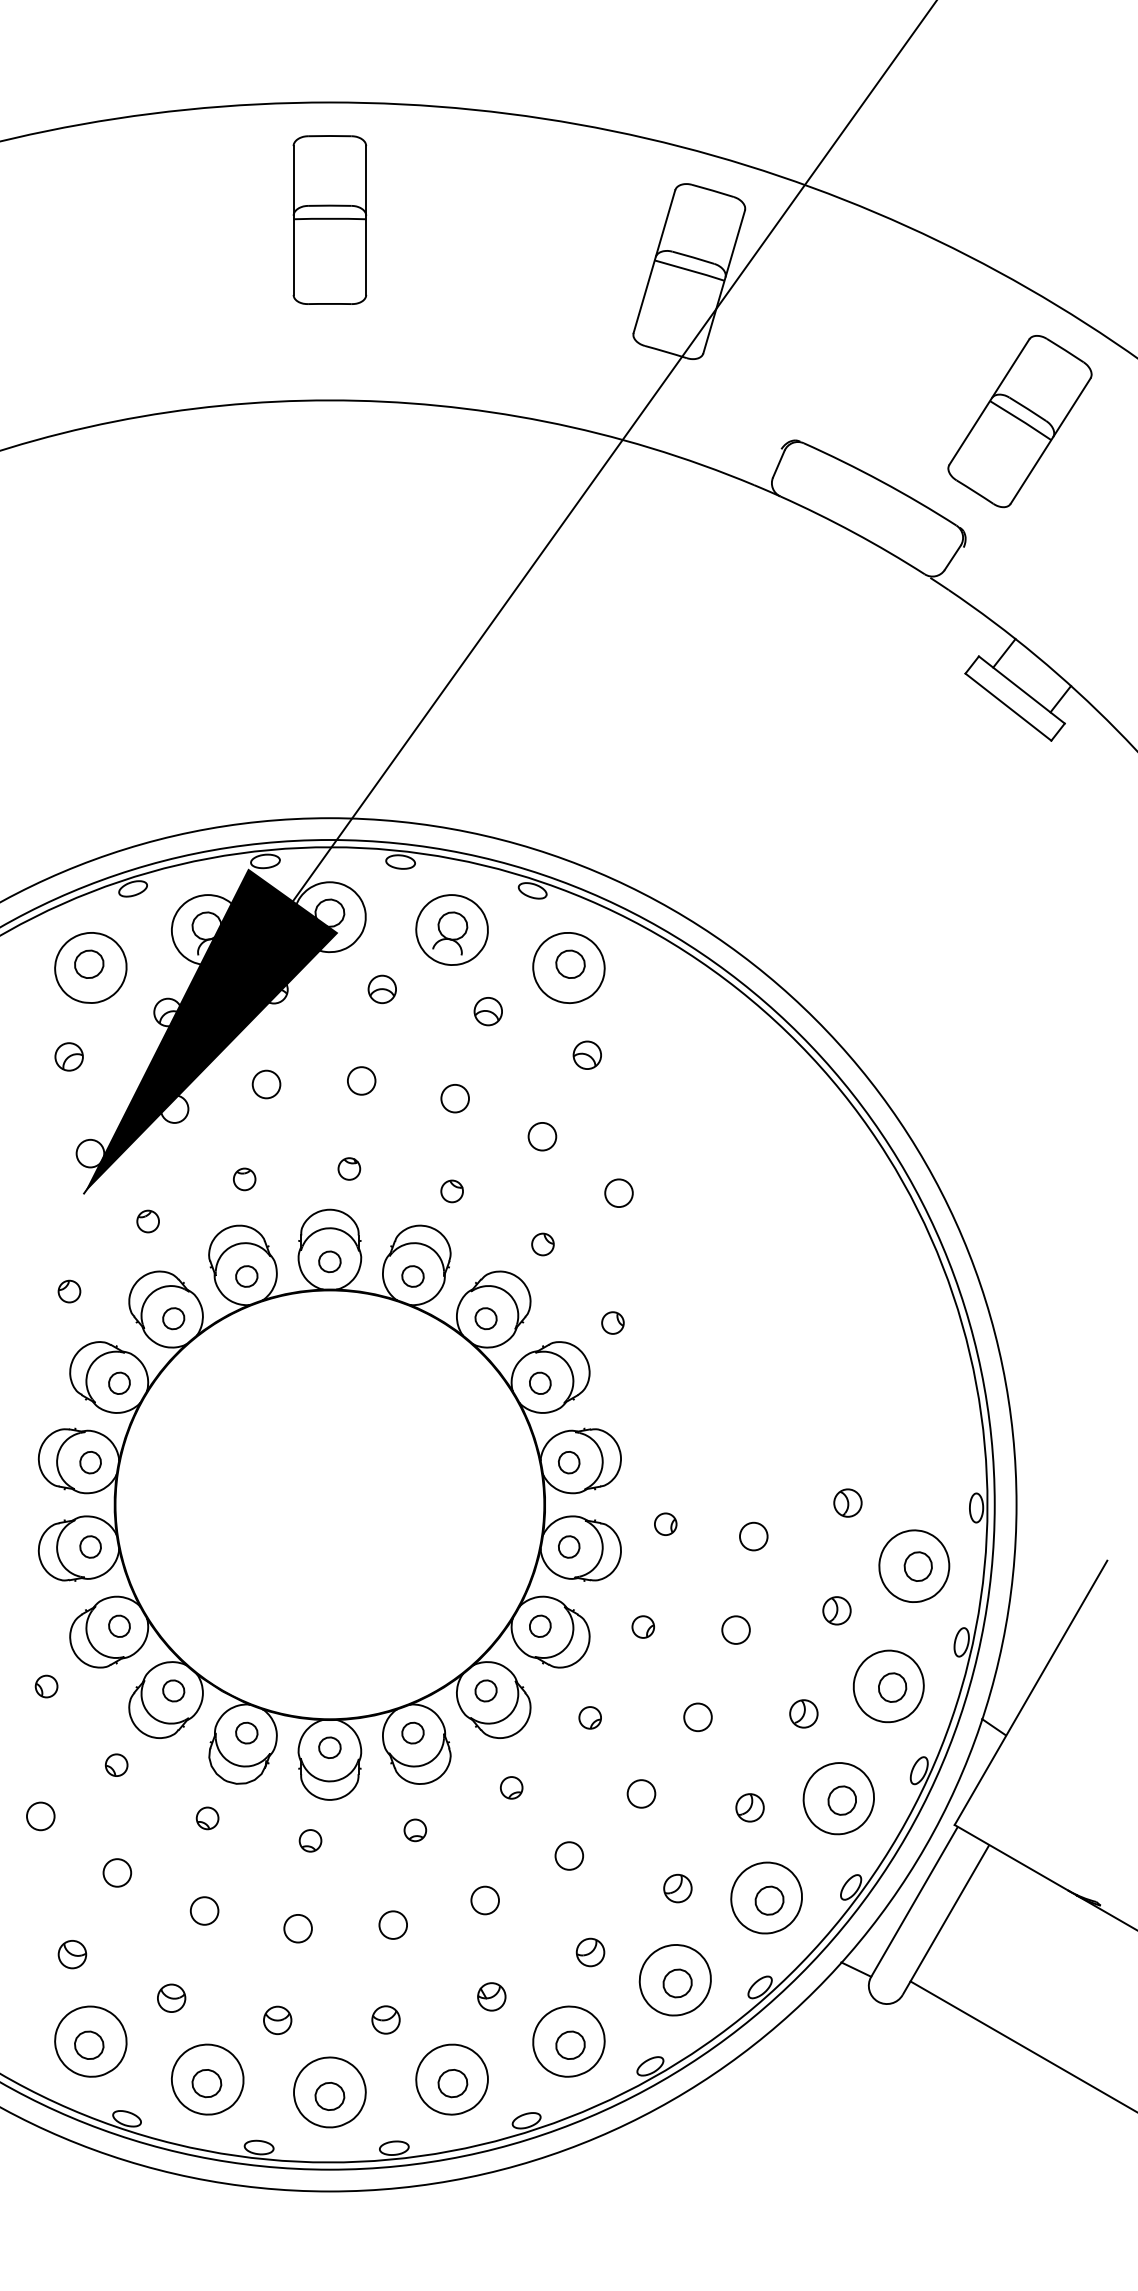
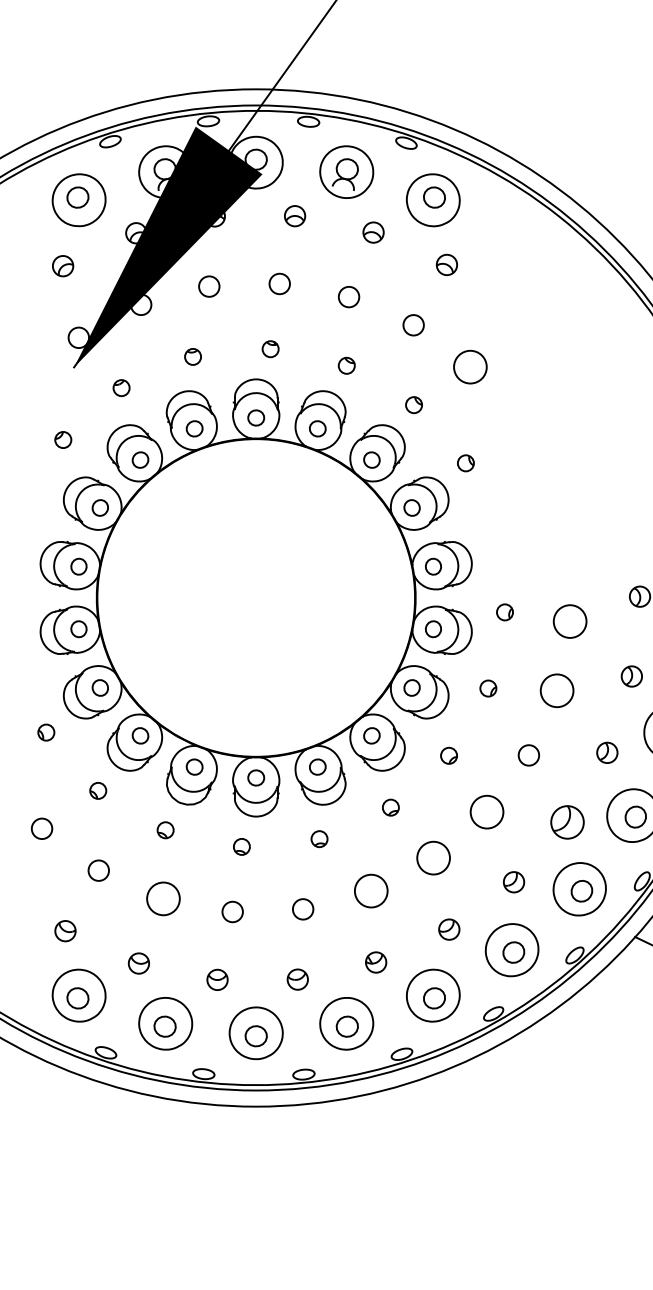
circle: (618, 1193) -> (470, 367), size x1.6
circle: (753, 1536) -> (570, 621), size x1.6
circle: (735, 1629) -> (556, 690), size x1.6
circle: (641, 1793) -> (487, 811), size x1.6
part: (749, 1807) -> (567, 822), size x1.6
circle: (569, 1855) -> (433, 857), size x1.6
circle: (485, 1900) -> (371, 891), size x1.6
circle: (204, 1910) -> (163, 898), size x1.6

